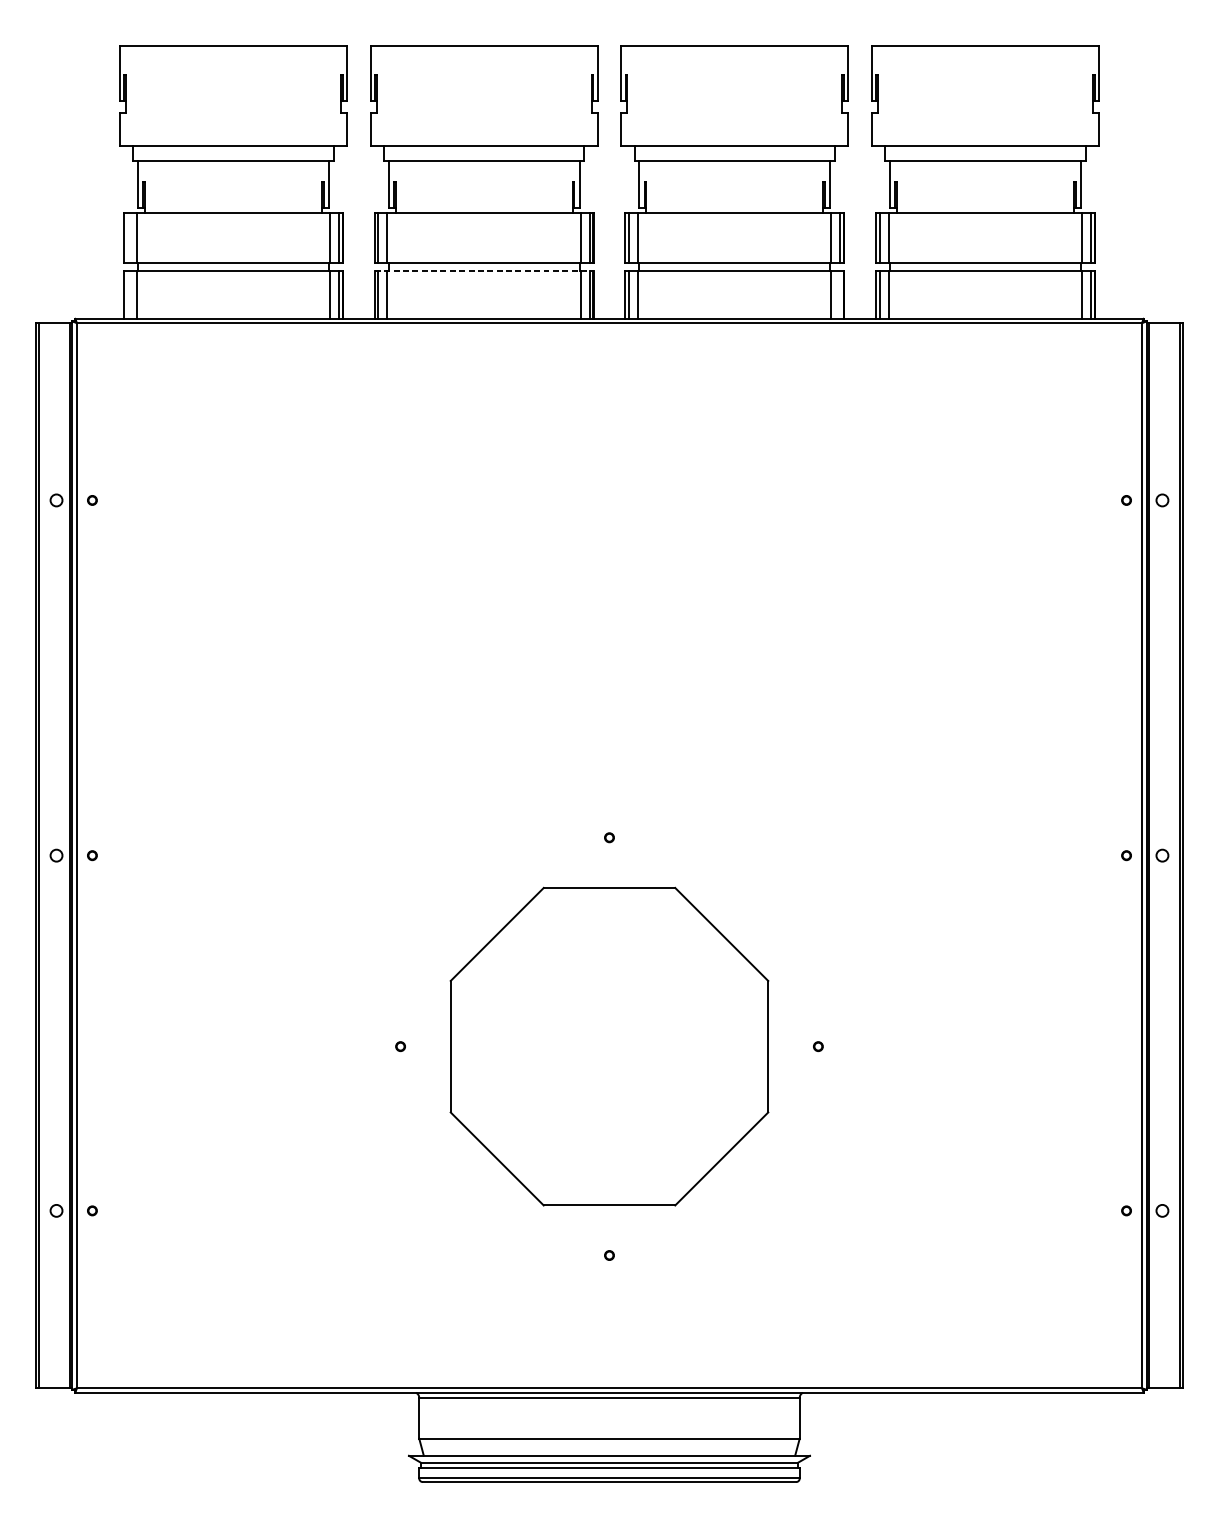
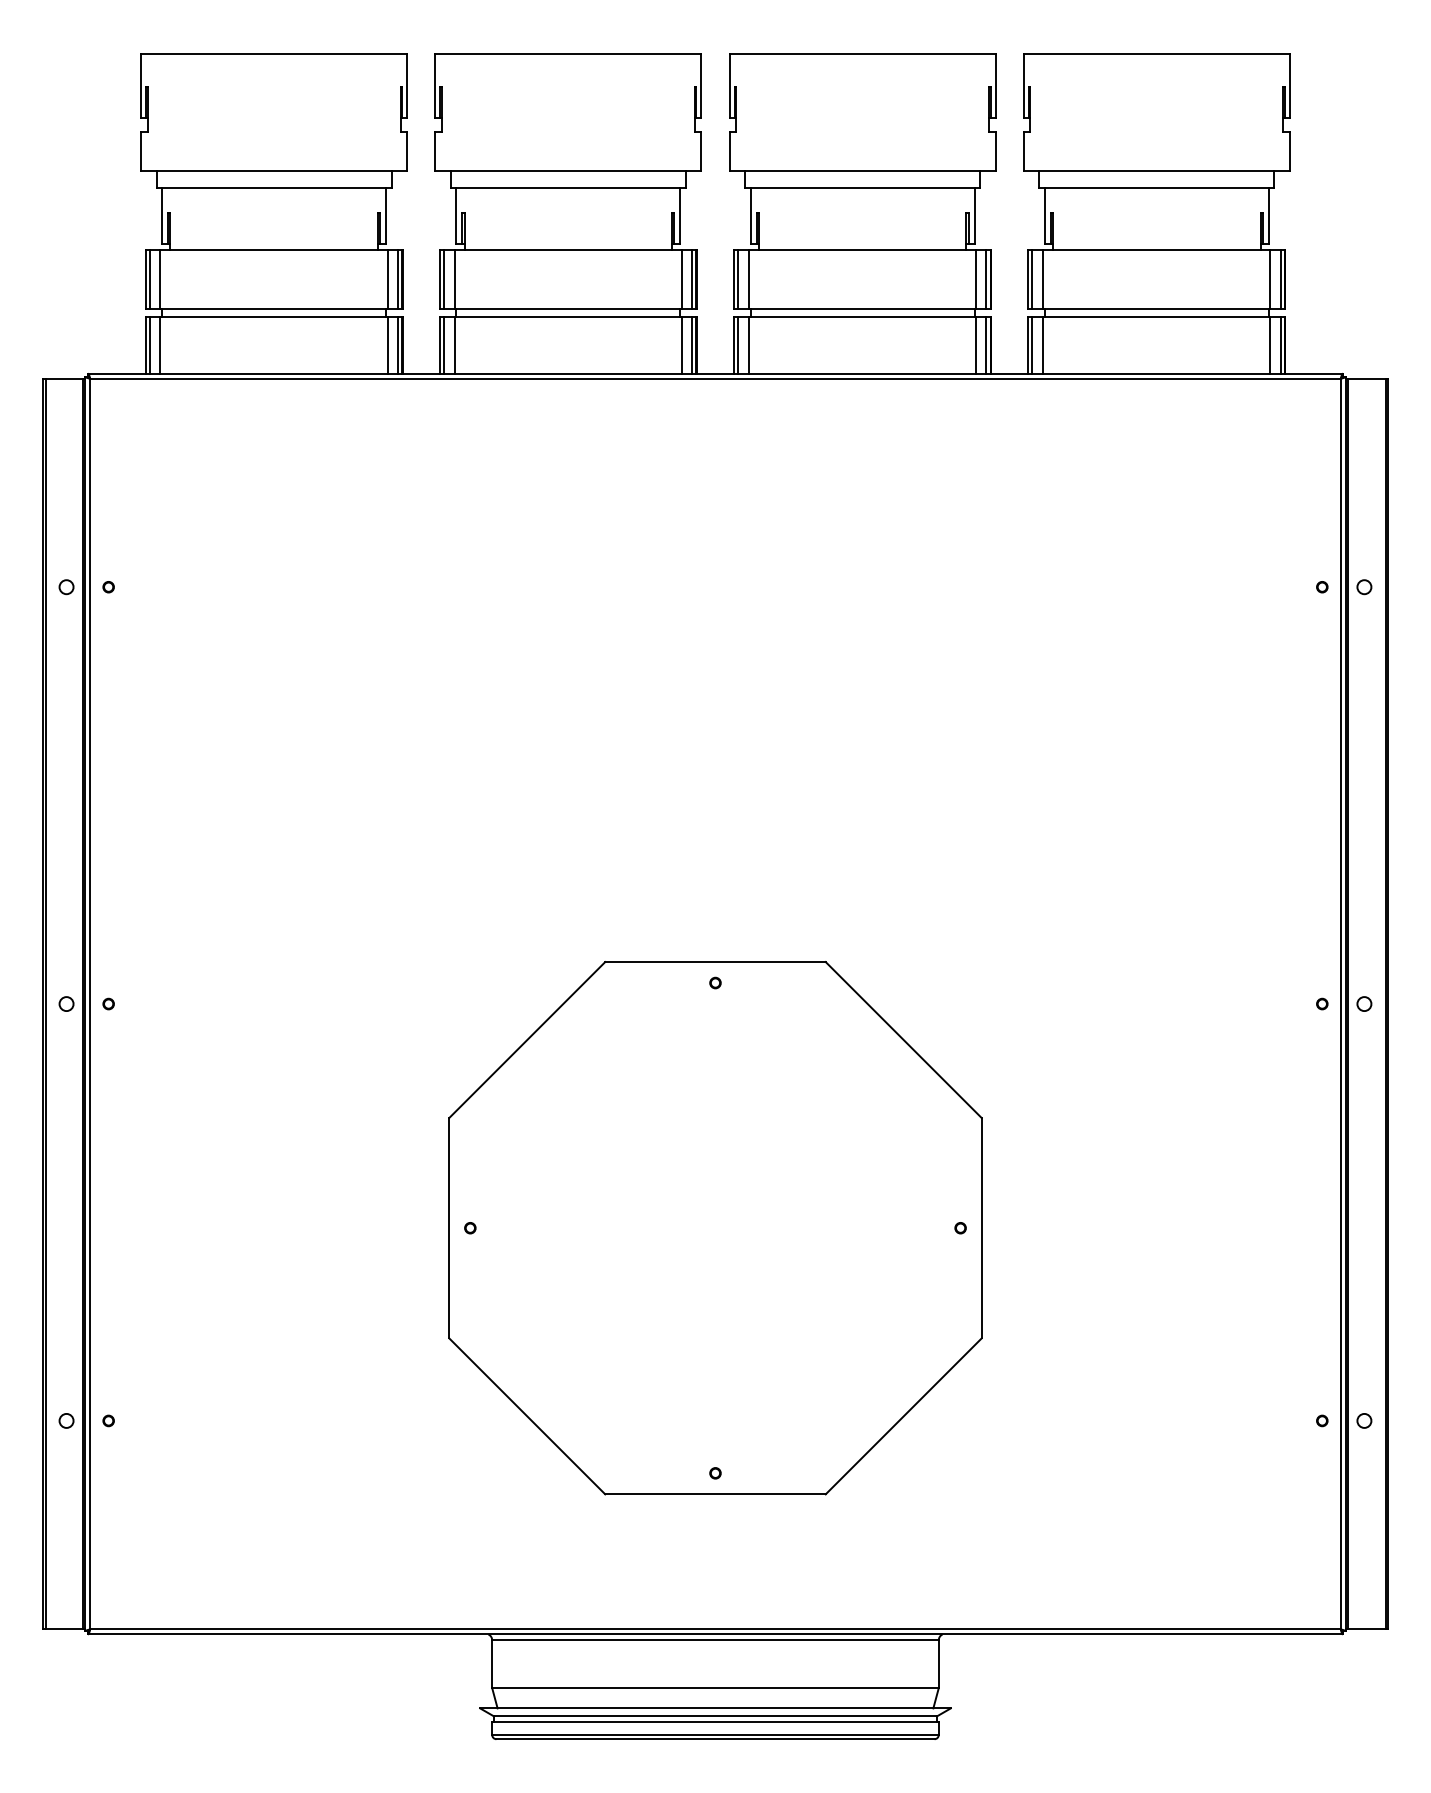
line: (127, 238) -> (149, 279), added
line: (484, 270) -> (568, 317), dashed -> solid
line: (127, 294) -> (149, 345), added
line: (840, 294) -> (986, 345), added
part: (609, 1046) -> (715, 1228), size x1.43

